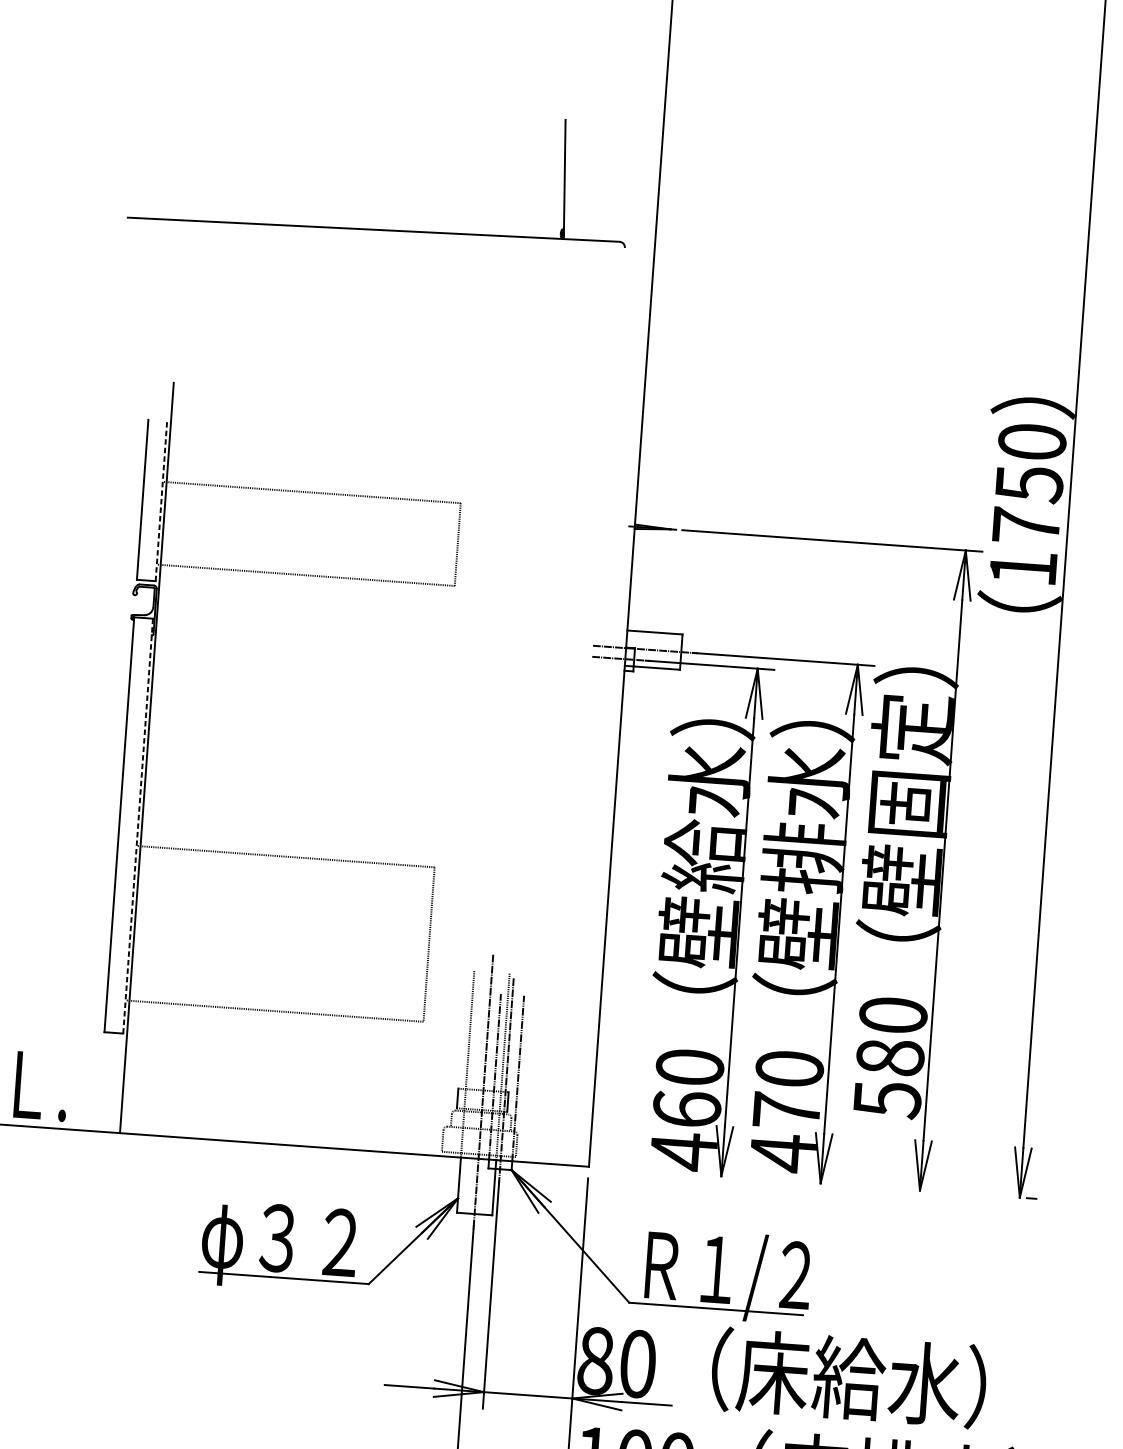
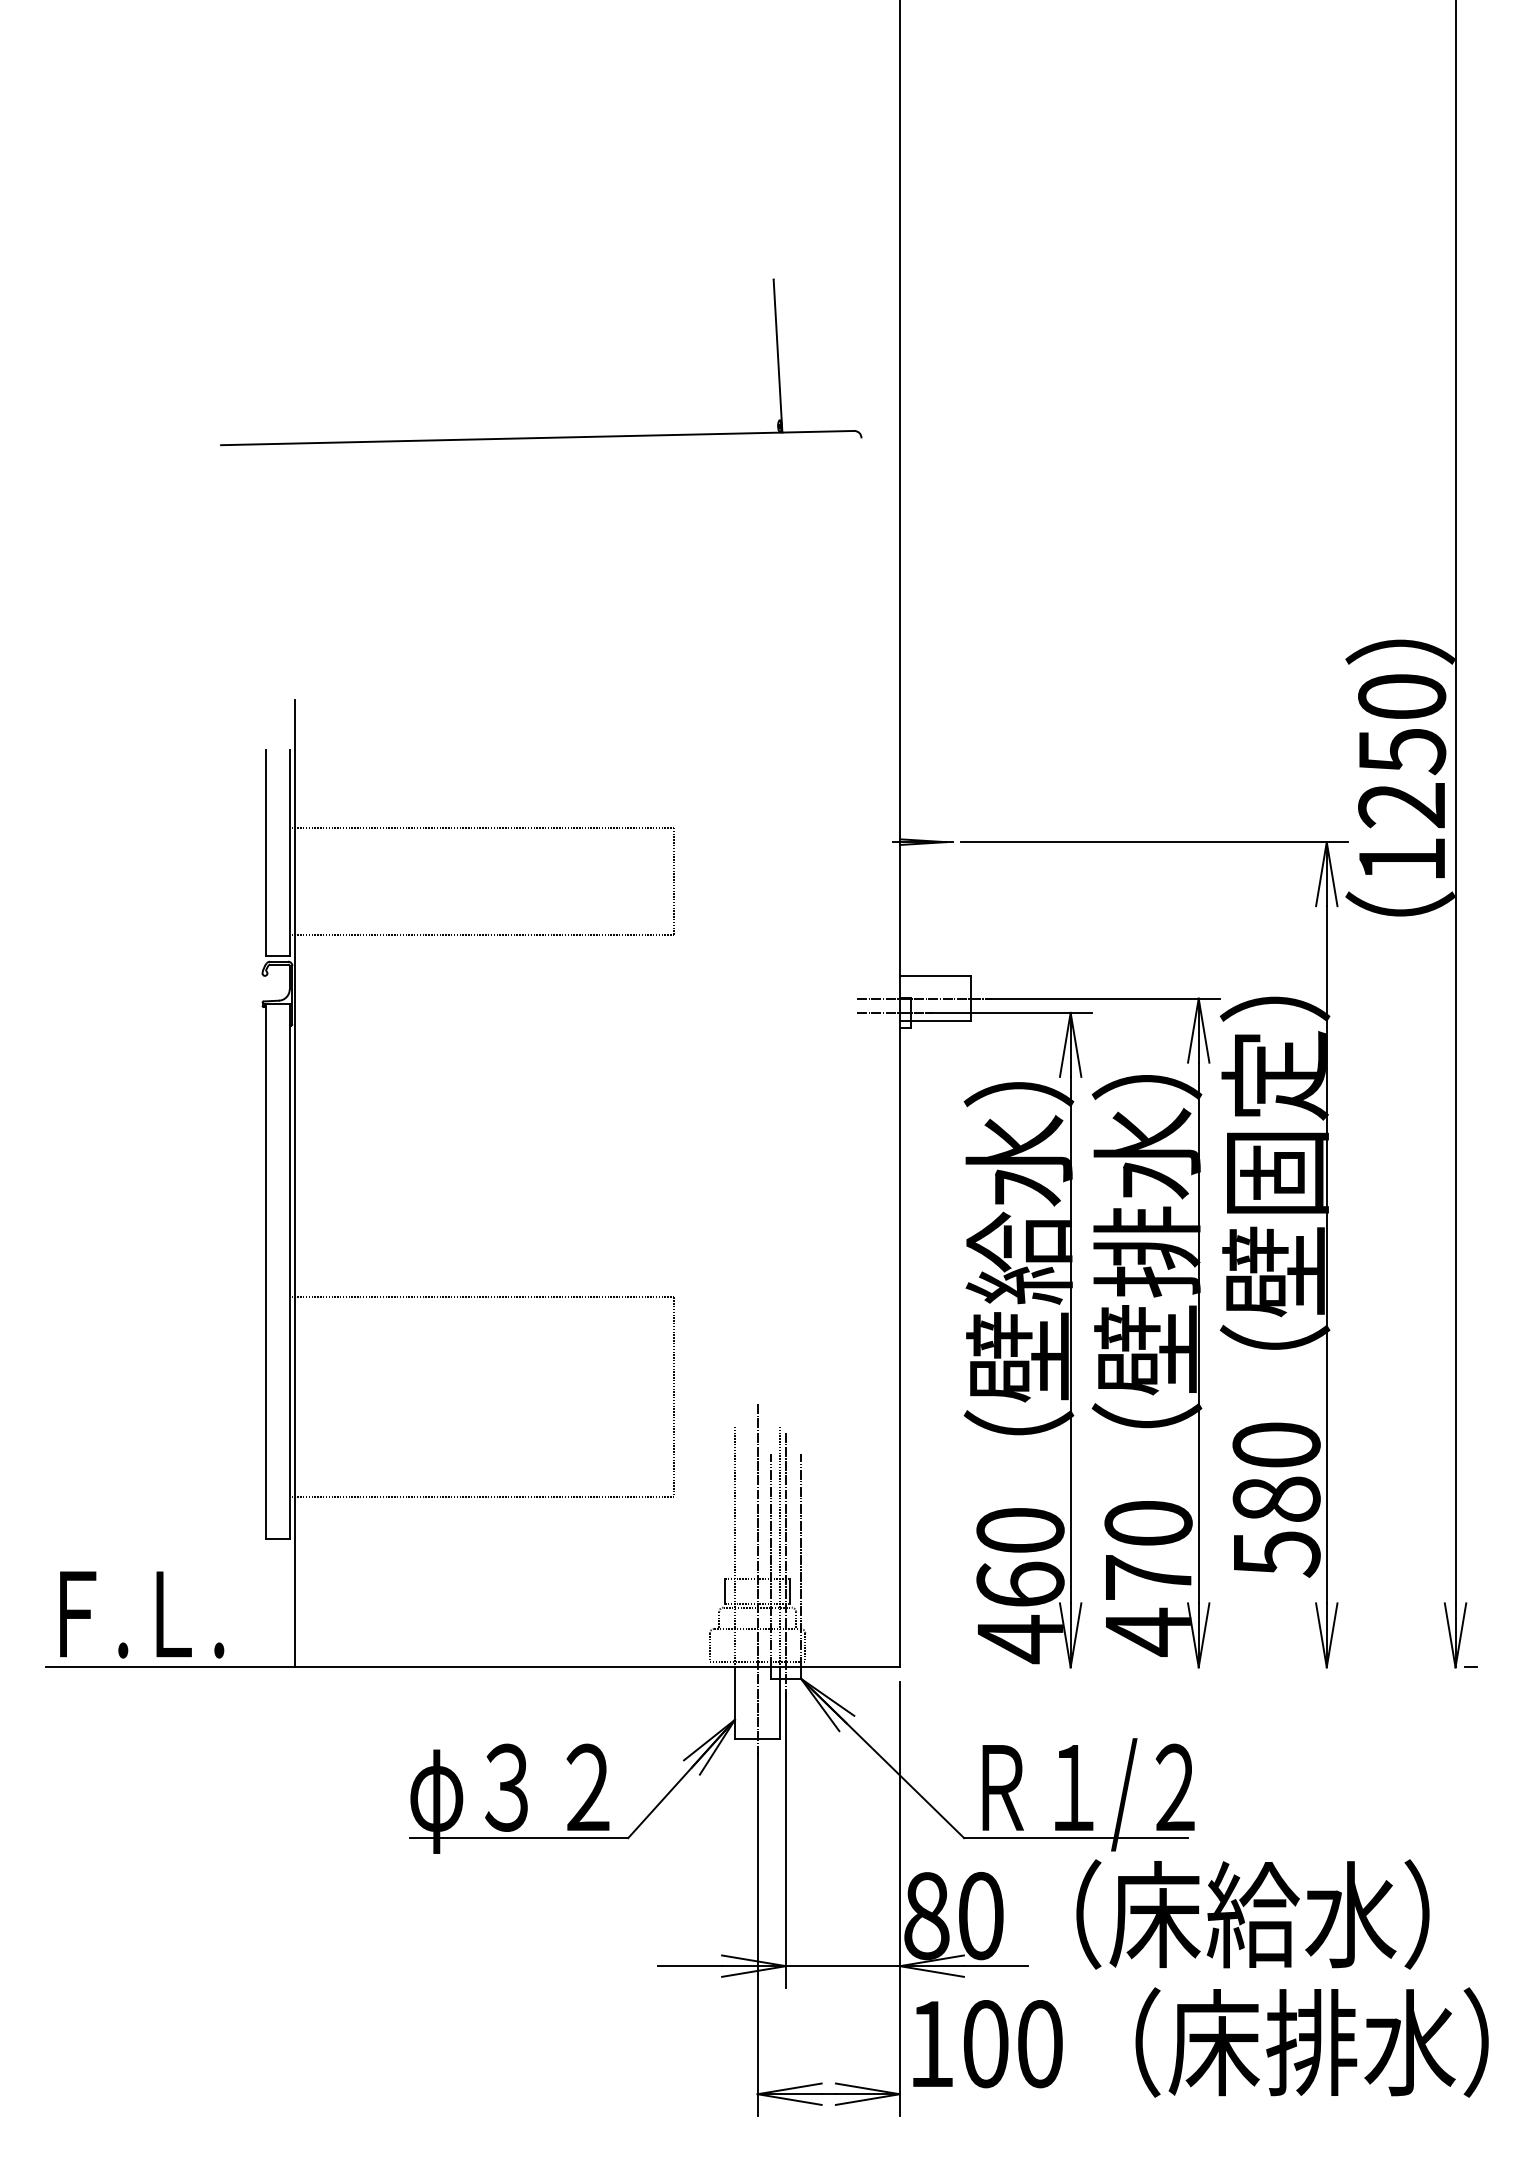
part: (382, 229) -> (548, 436), moved
line: (161, 500) -> (290, 852), dashed -> solid
text: (1025, 526) -> (1401, 805), 1750 -> 1250
line: (138, 825) -> (290, 1271), dashed -> solid

